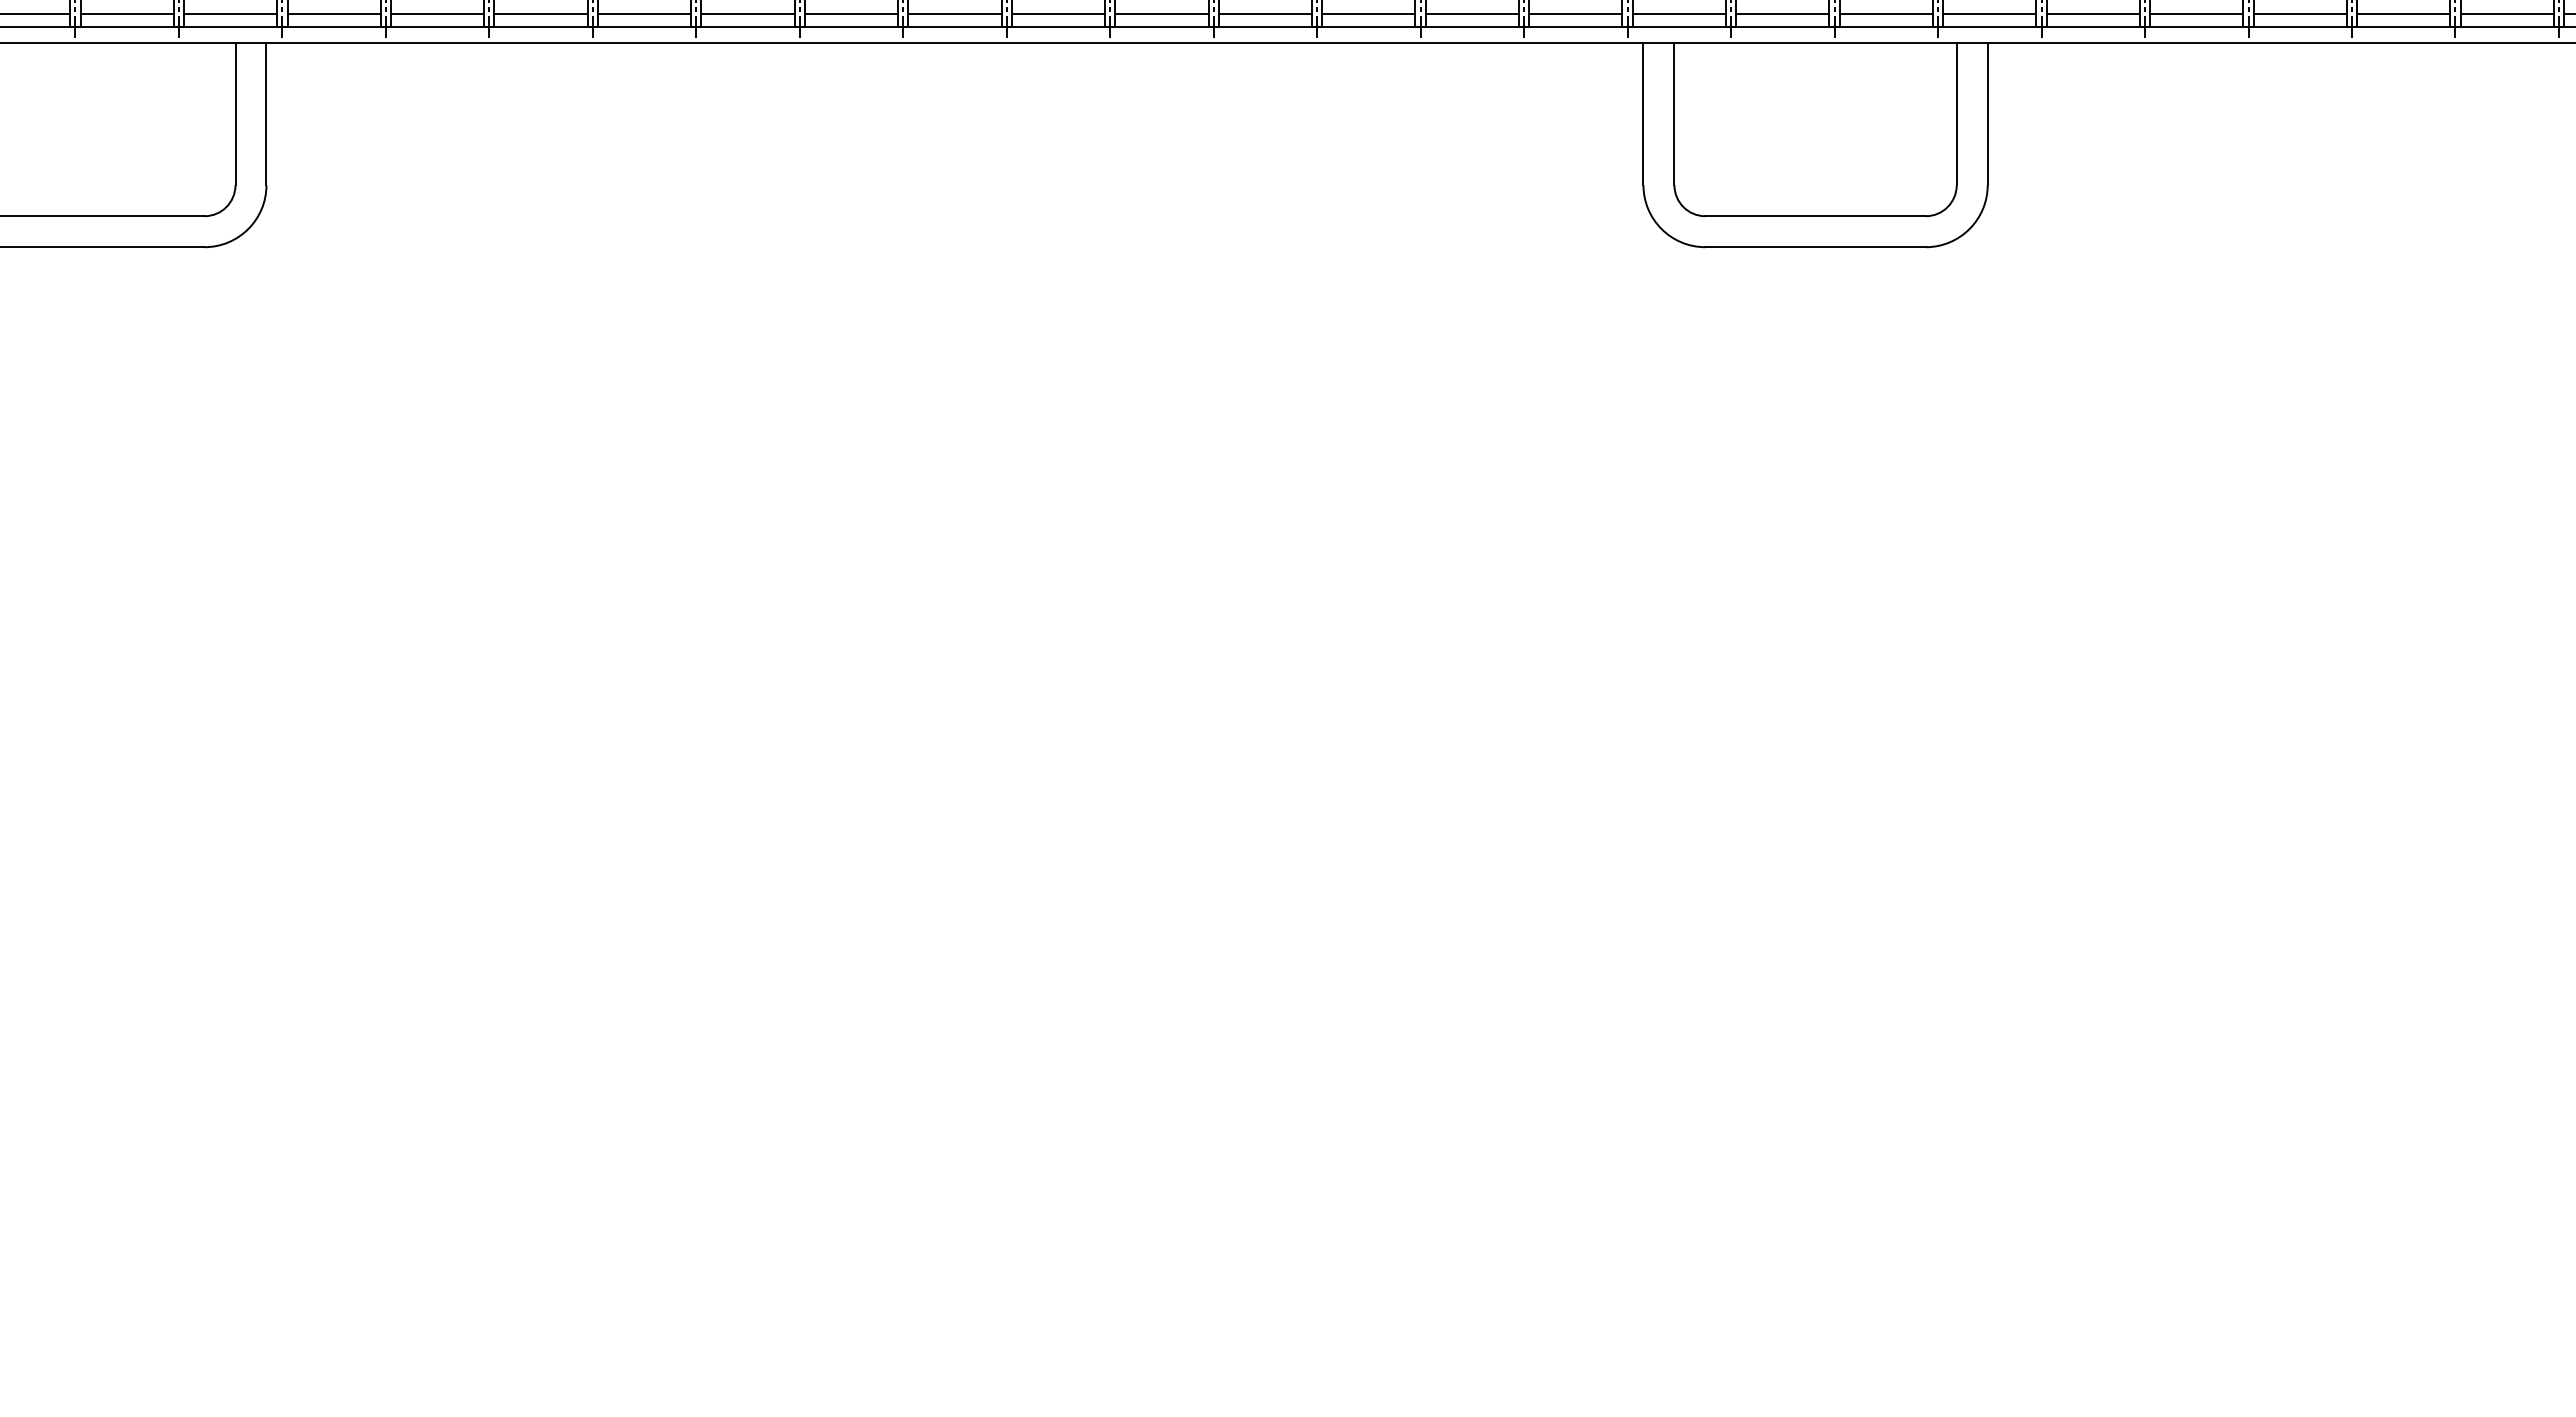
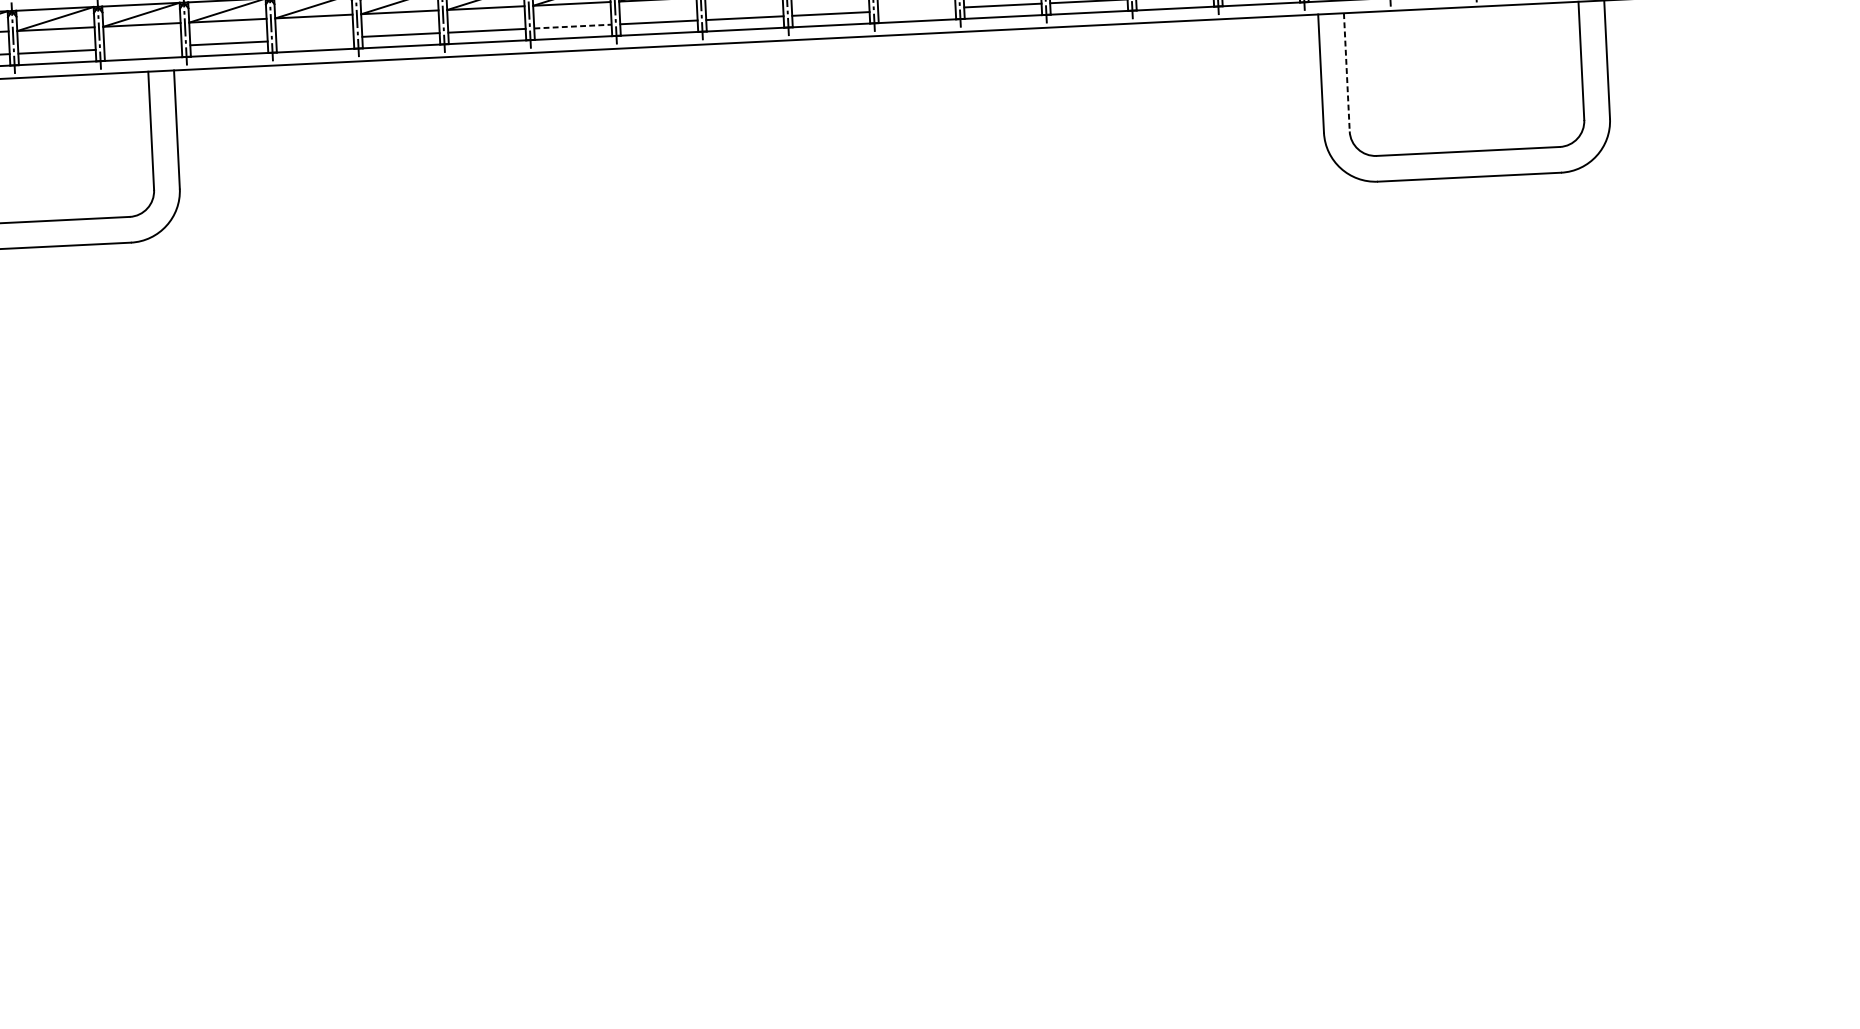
line: (230, 13) -> (142, 47), removed
line: (437, 13) -> (314, 39), removed
line: (748, 13) -> (573, 26), solid -> dashed
line: (1161, 13) -> (916, 9), removed
line: (1674, 114) -> (1346, 72), solid -> dashed

